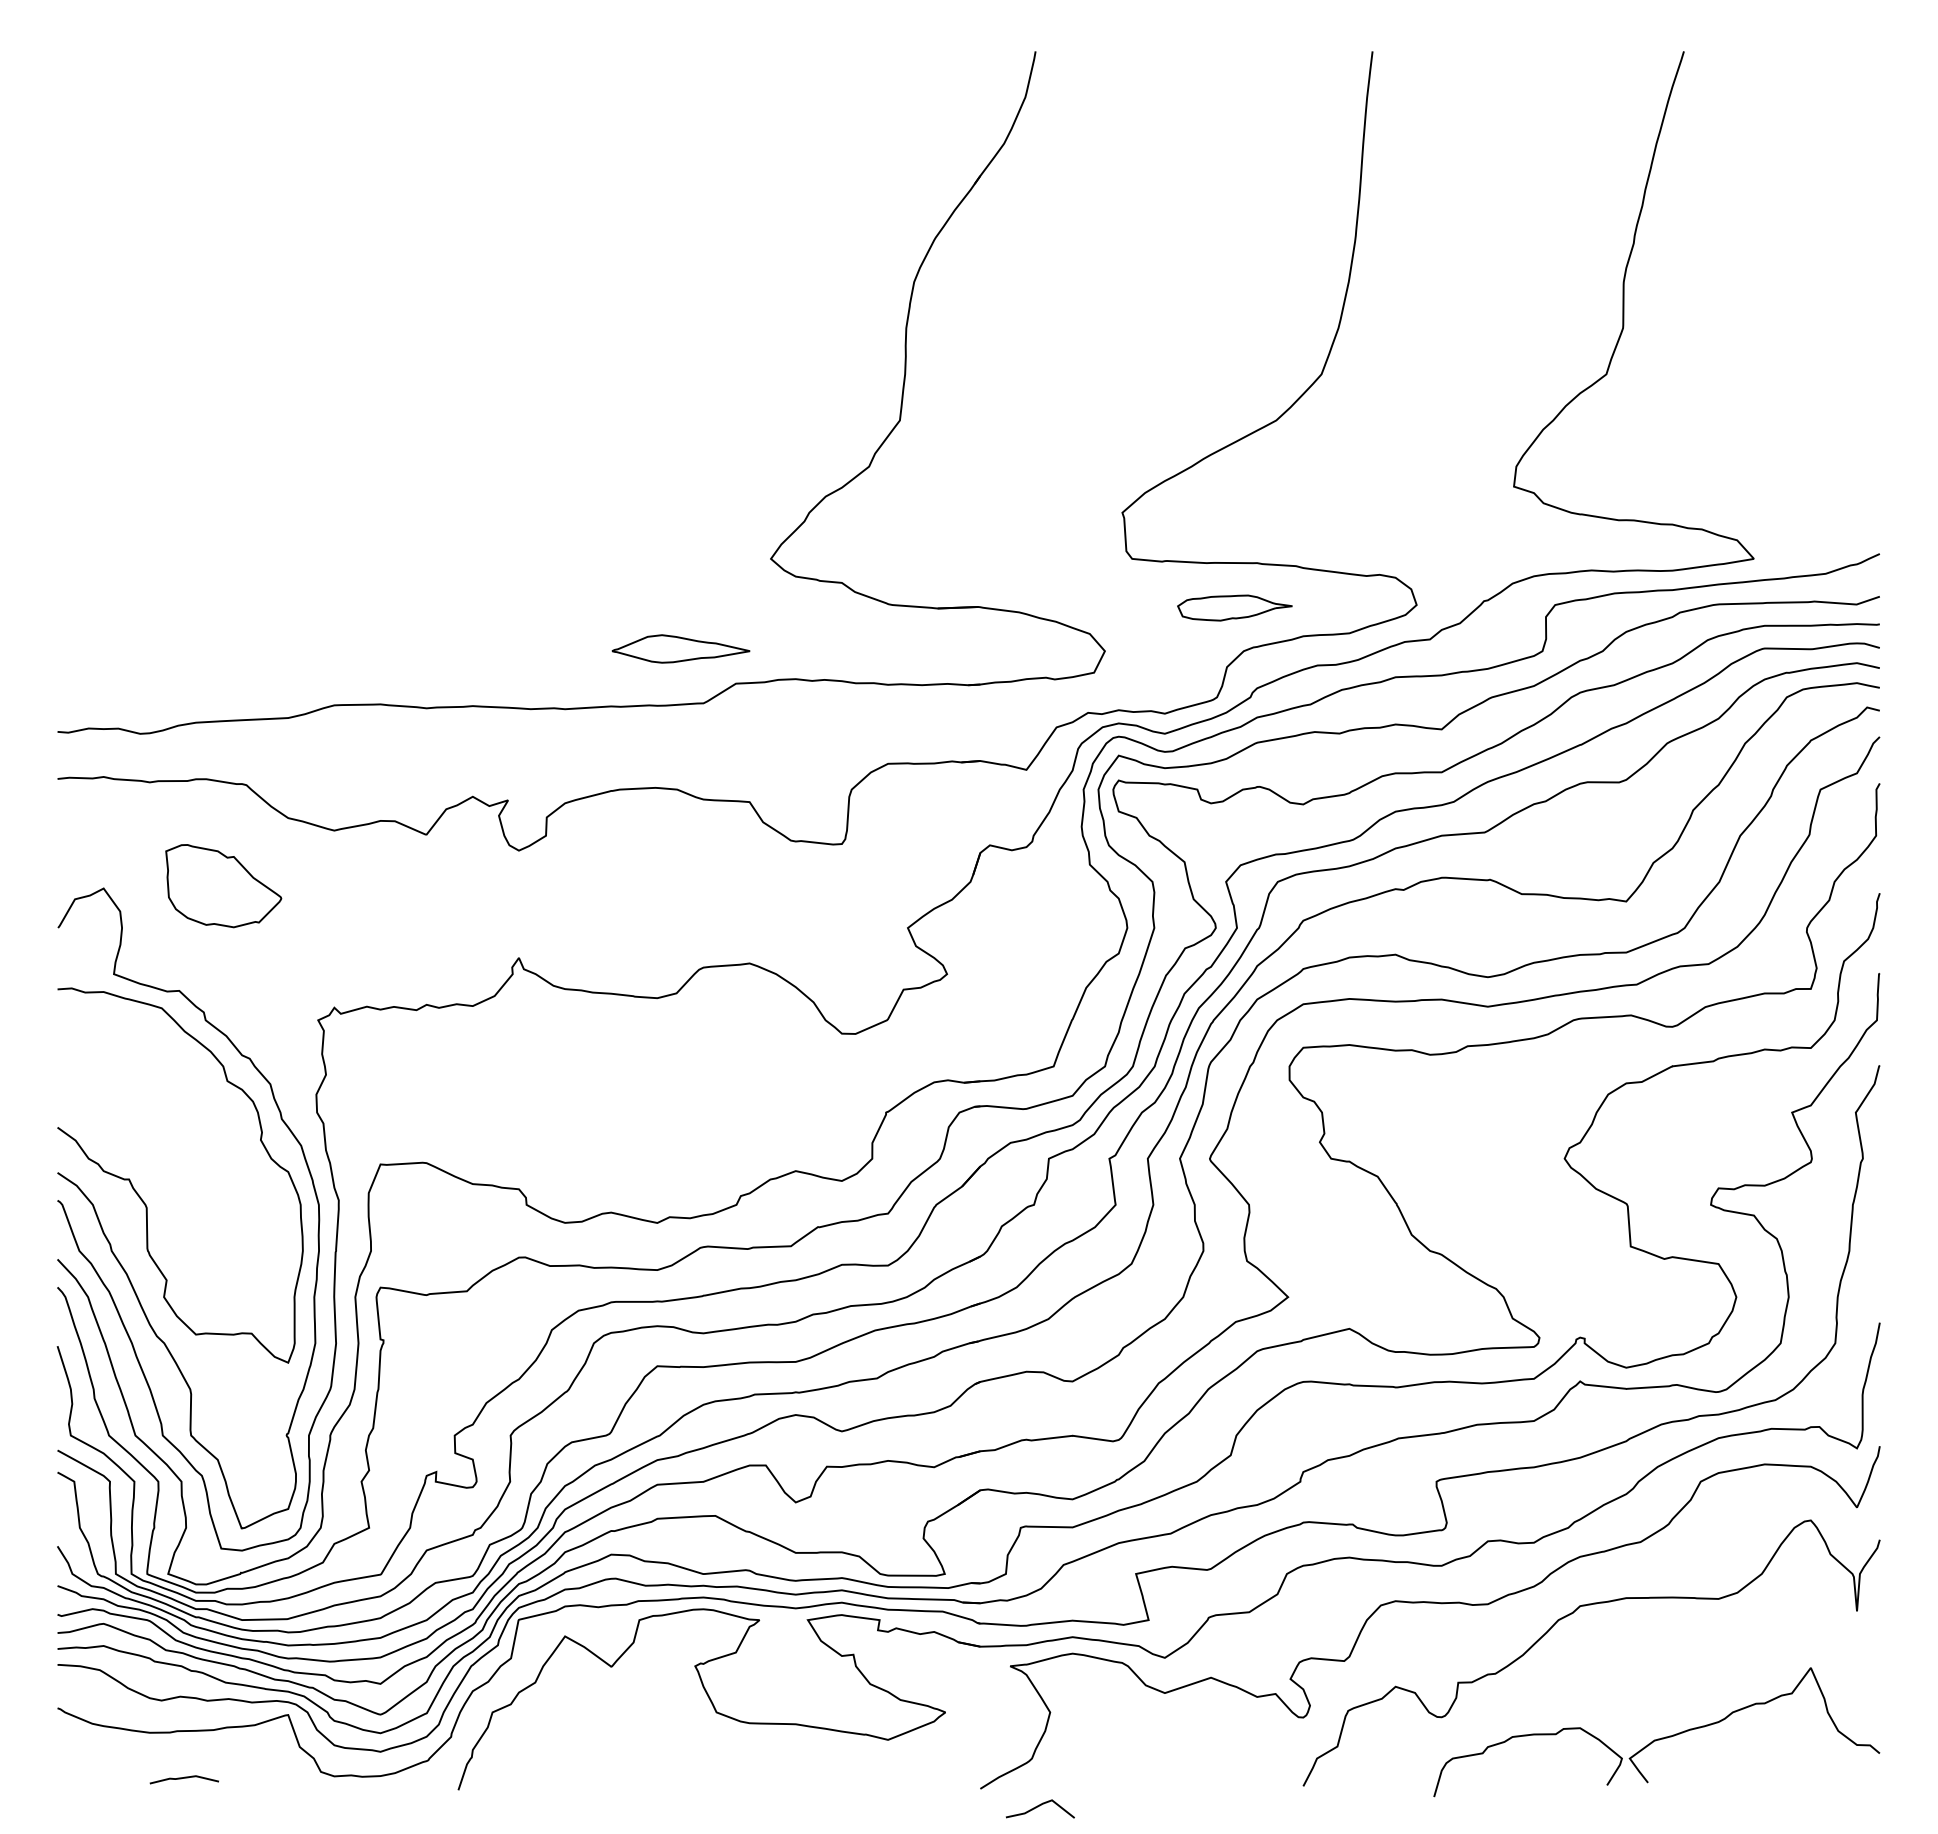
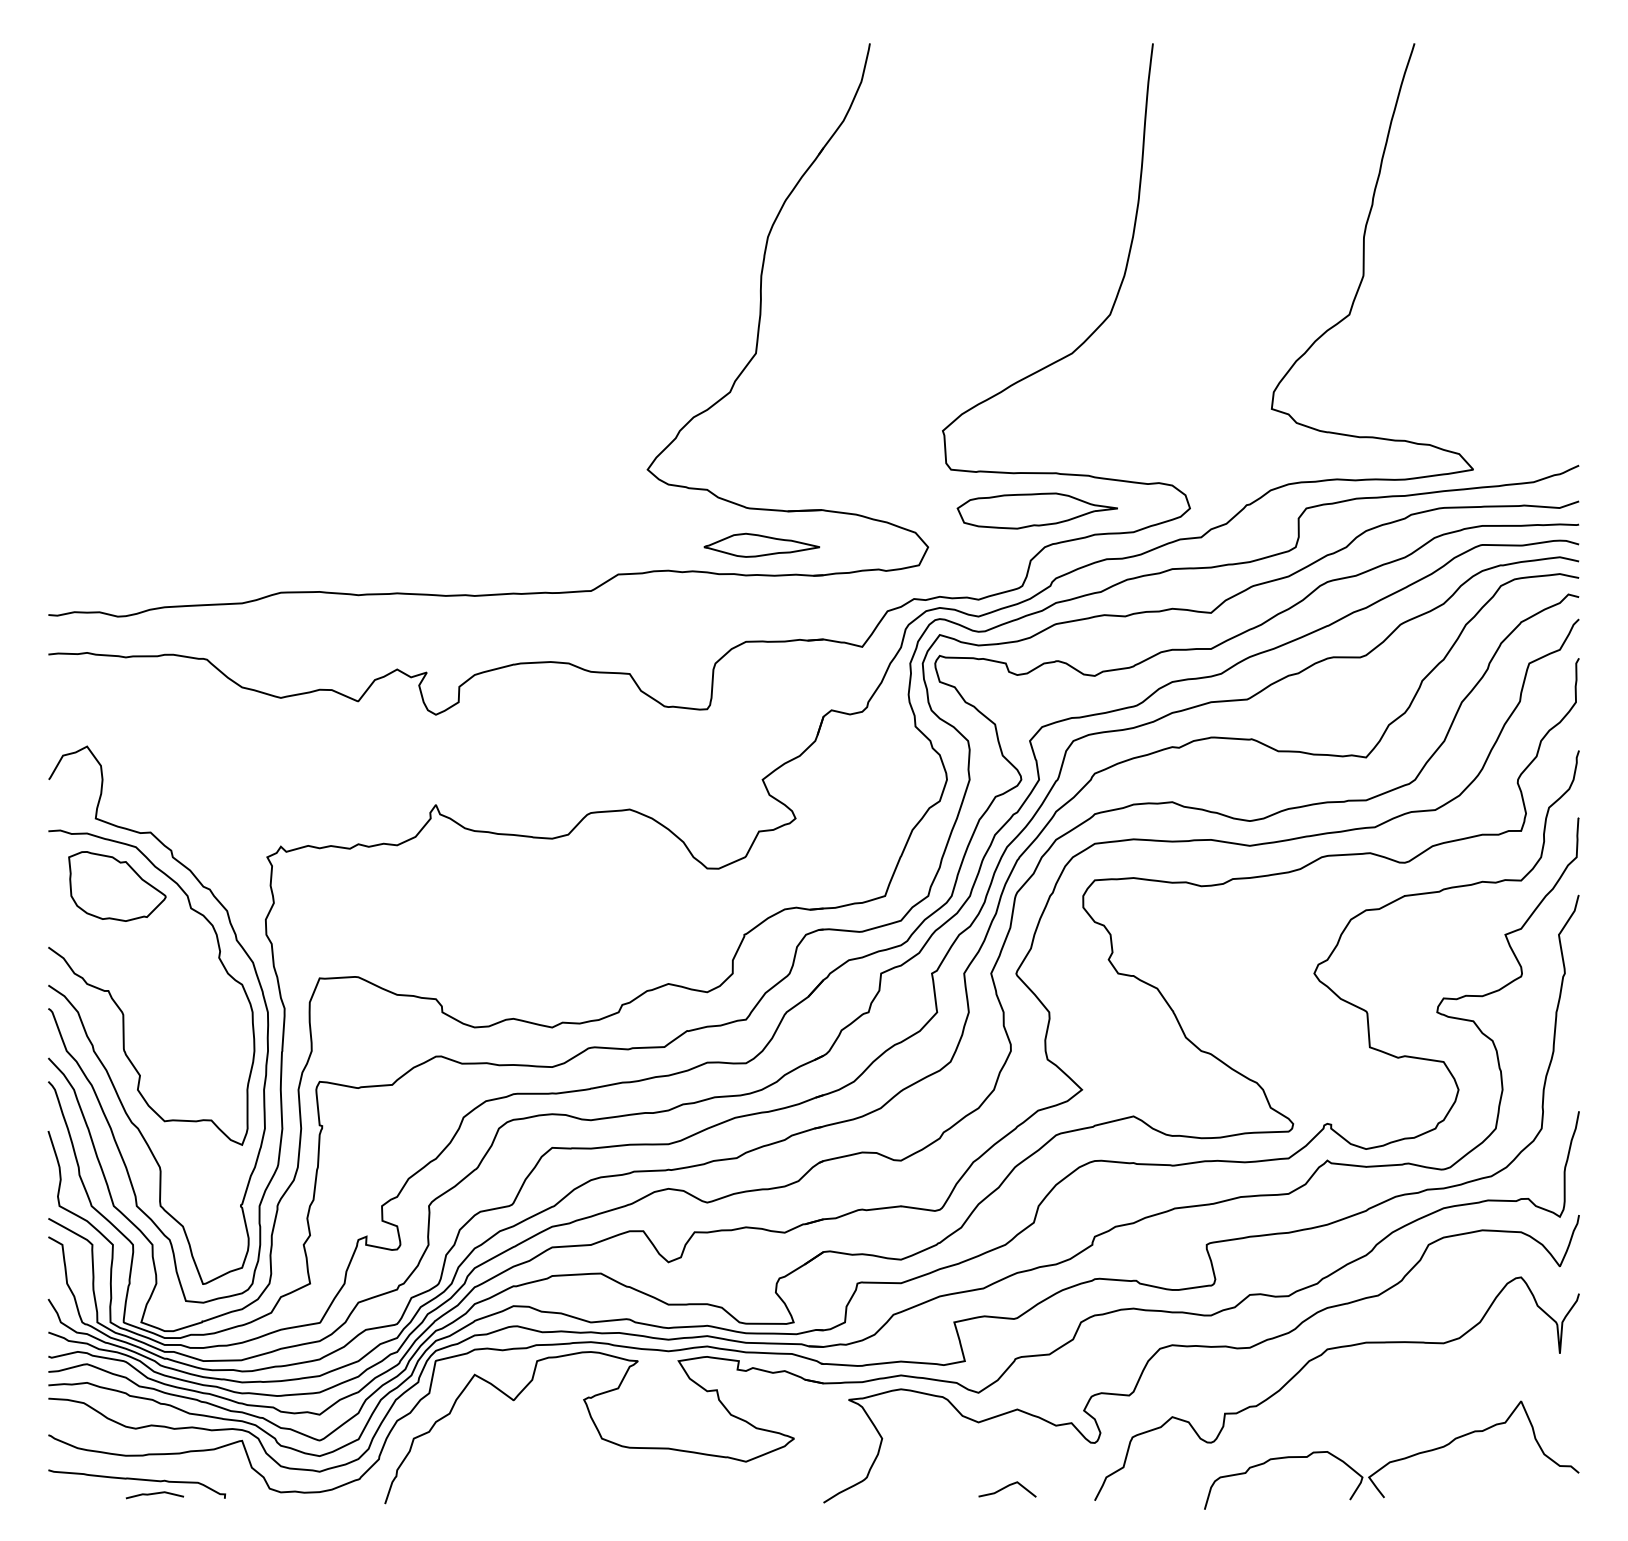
part: (1234, 607) -> (1037, 510), size x1.67
part: (680, 648) -> (761, 544), moved
part: (223, 886) -> (117, 886), moved
curve: (162, 1761) -> (136, 1479), added
line: (1039, 1806) -> (1006, 1487), moved

